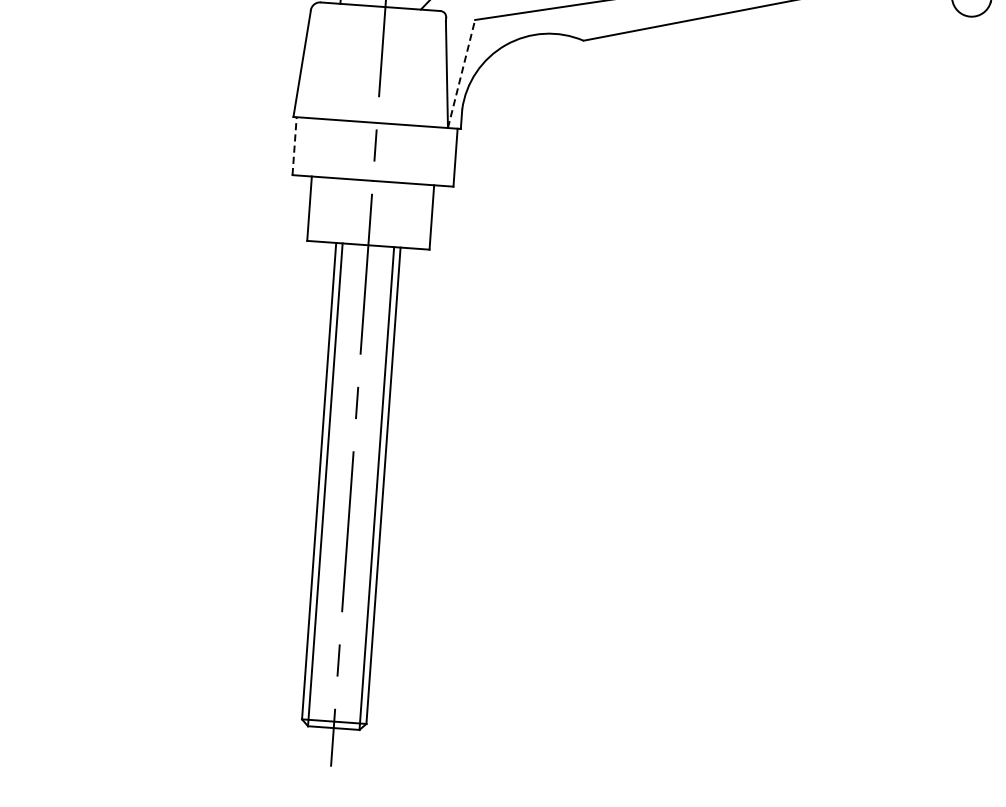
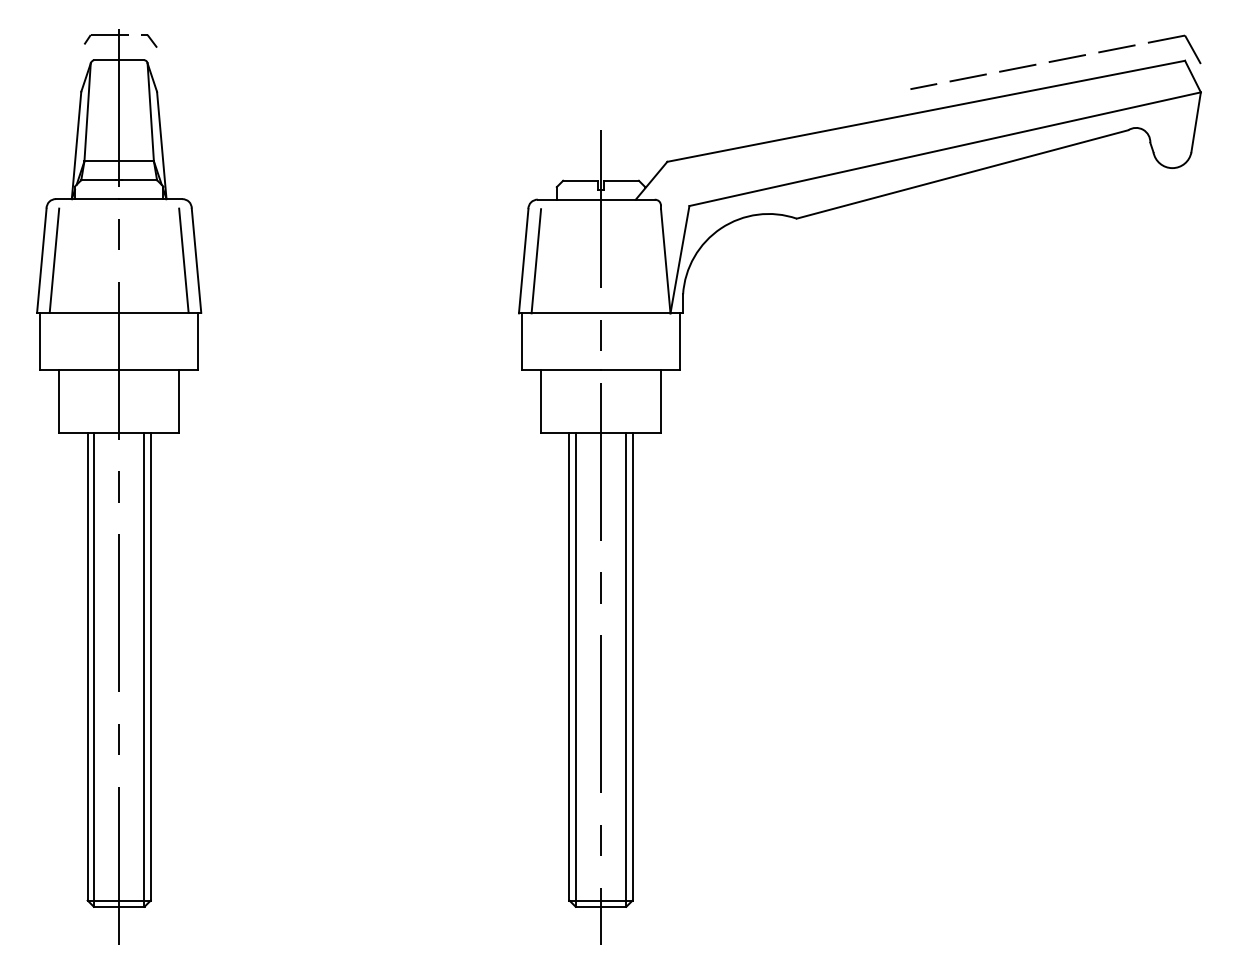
line: (315, 65) -> (536, 261), added
line: (462, 73) -> (680, 259), dashed -> solid
line: (295, 145) -> (522, 341), dashed -> solid

